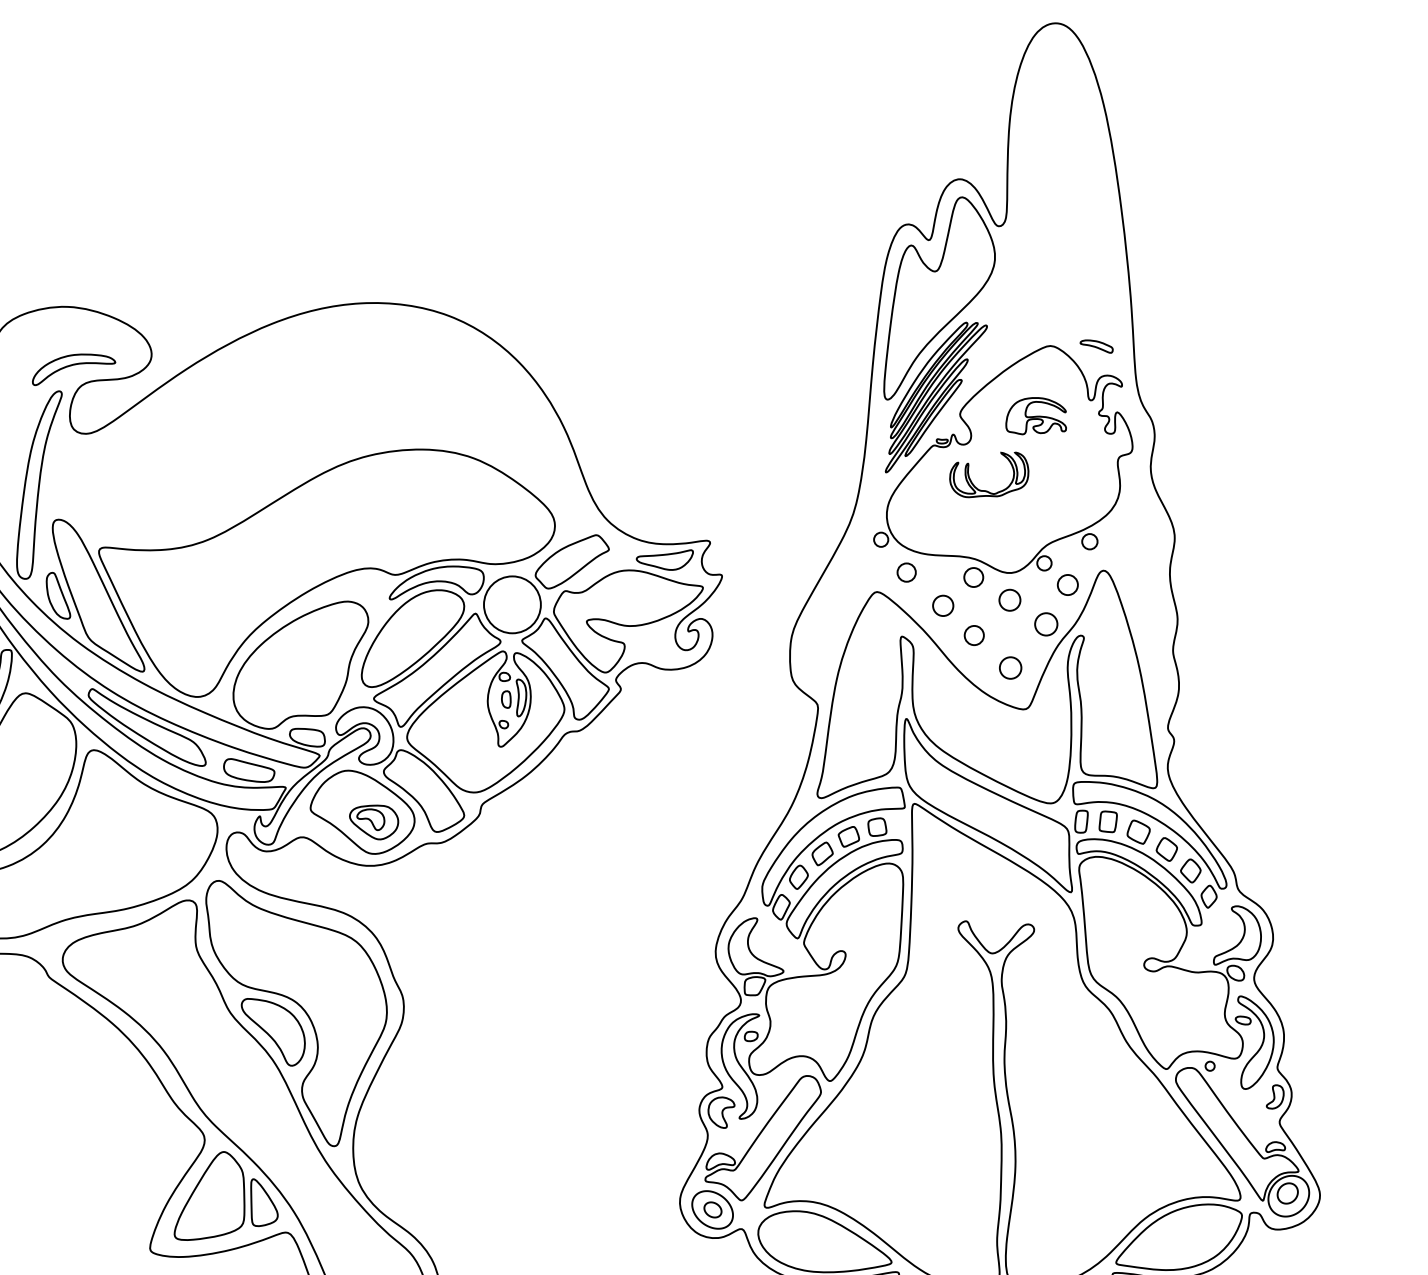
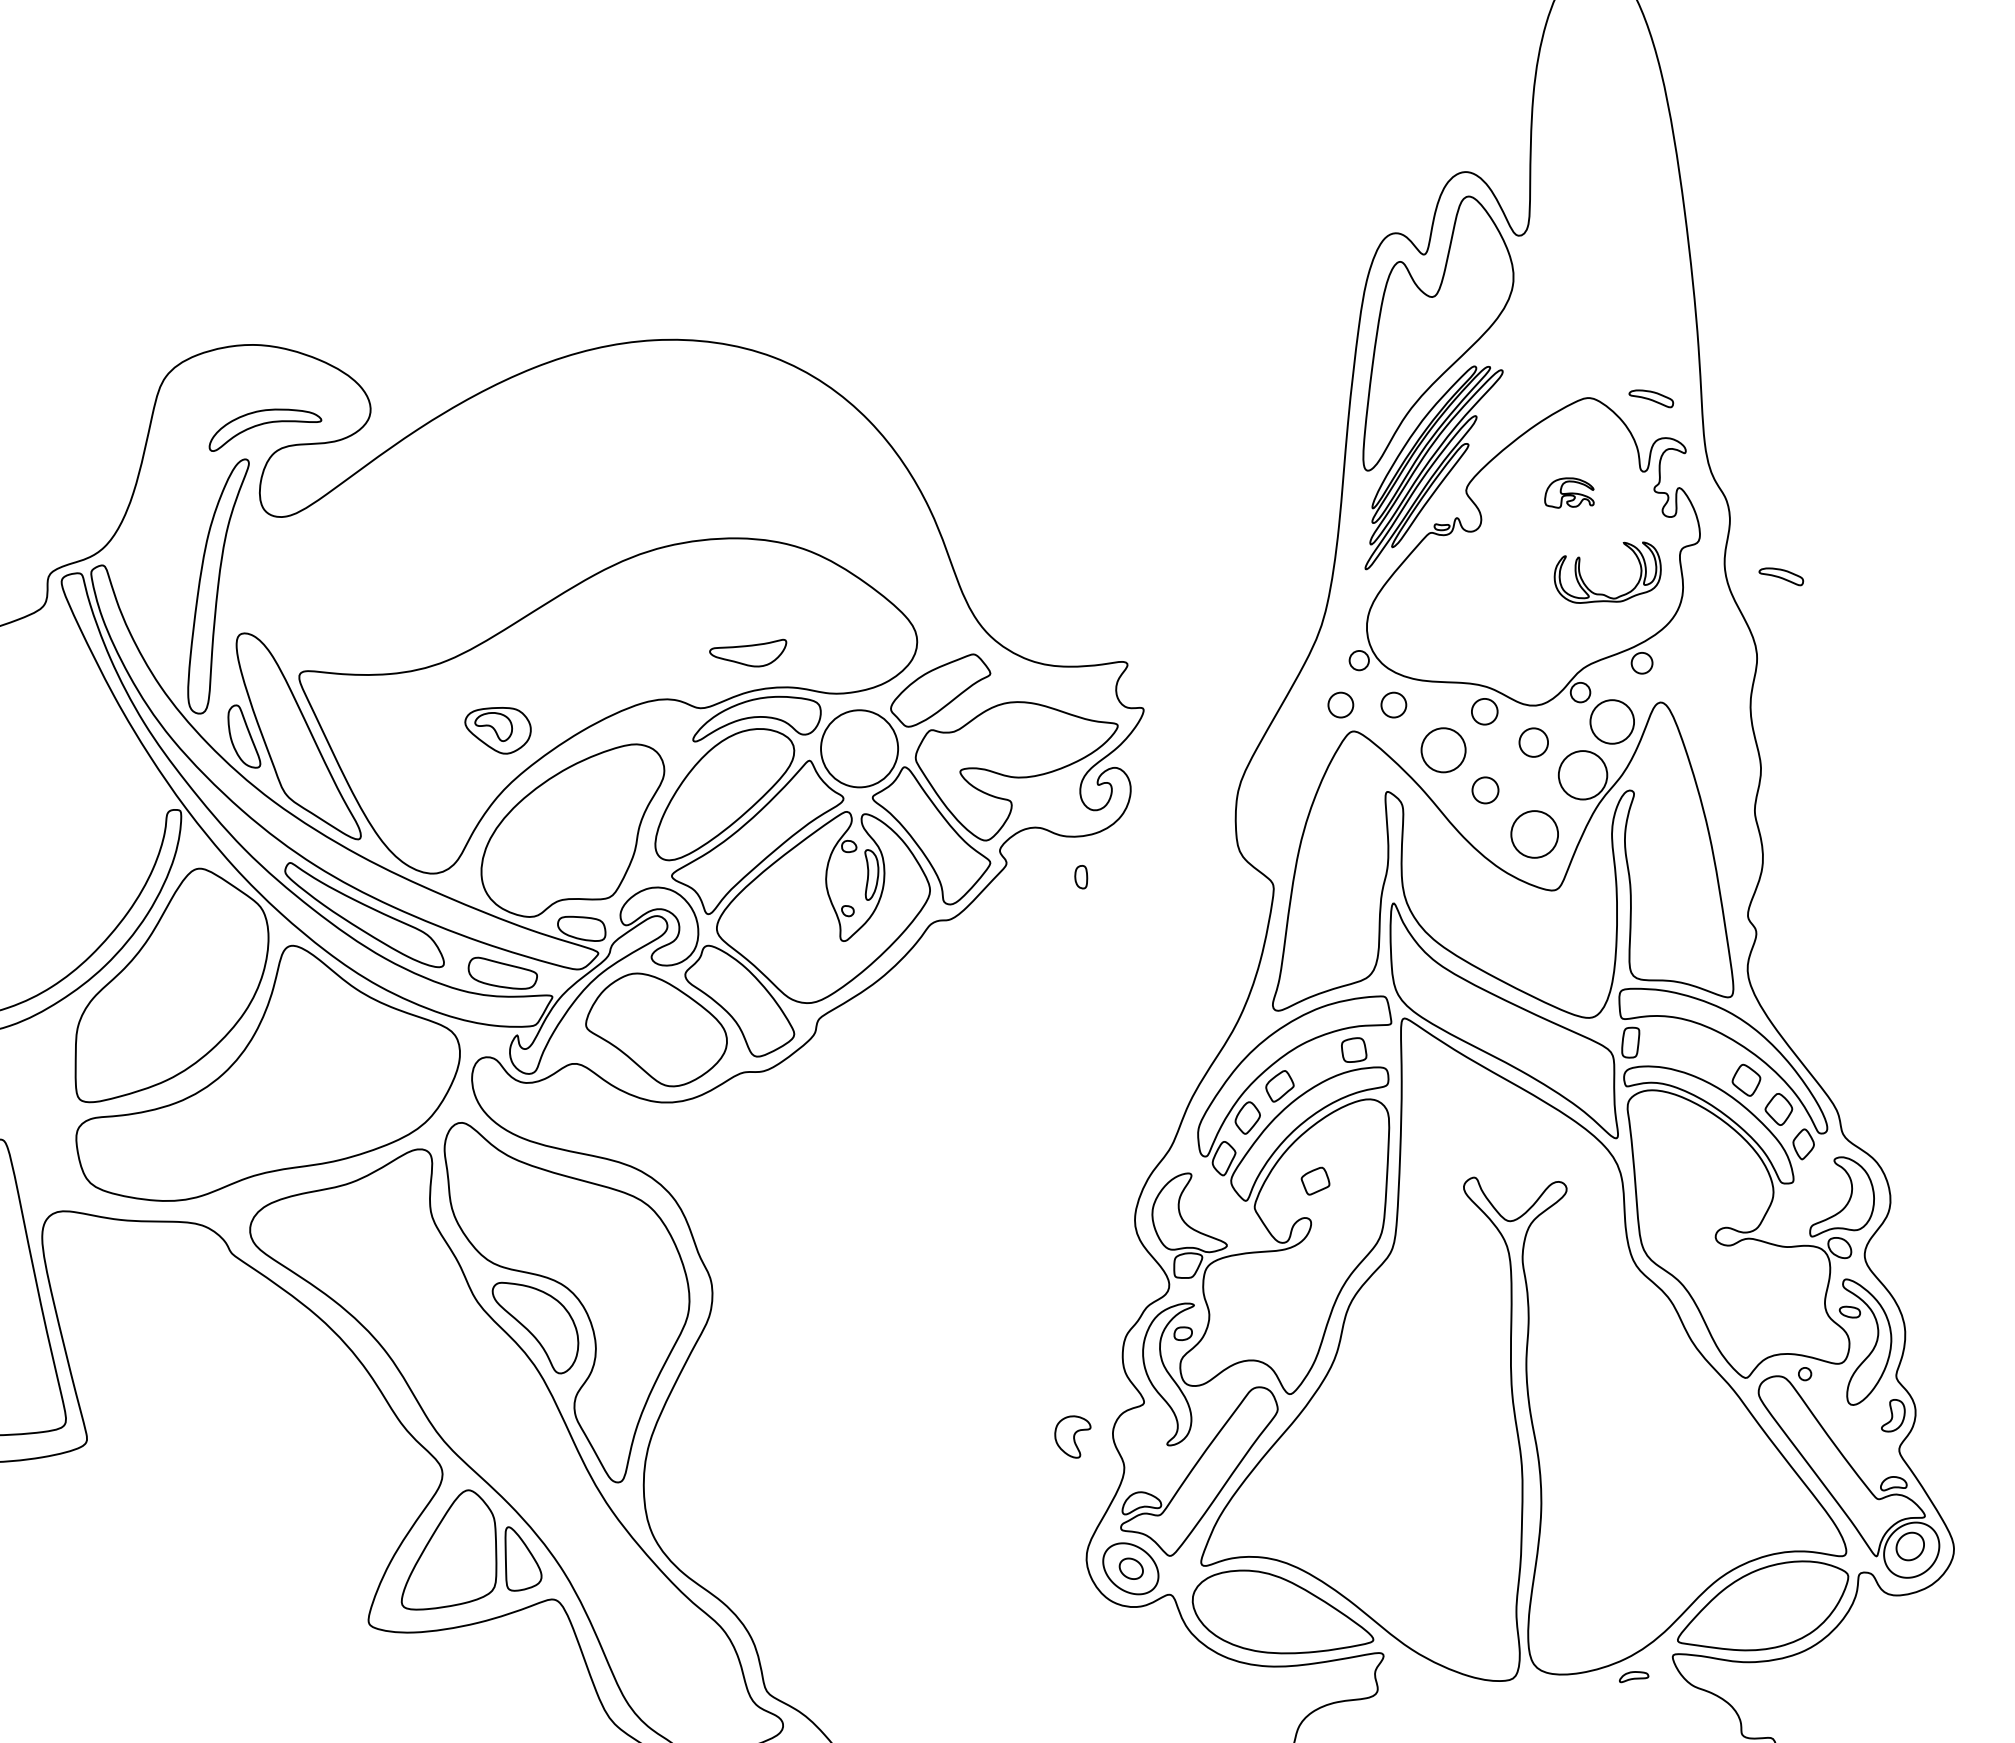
part: (1036, 415) -> (1569, 492), size x0.6
part: (1192, 477) -> (1781, 576), added
part: (985, 490) -> (1602, 593), moved
part: (665, 559) -> (748, 652), moved
circle: (867, 572) -> (1340, 704), added
circle: (1067, 584) -> (1611, 721), size x1.6
circle: (942, 605) -> (1442, 749), size x1.6
circle: (1045, 624) -> (1582, 775), size x1.6
circle: (1010, 668) -> (1534, 834), size x1.6
part: (506, 699) -> (1081, 877), moved
part: (1107, 821) -> (1666, 1042), removed
part: (373, 822) -> (497, 730), moved
part: (1138, 831) -> (1708, 1056), removed
part: (848, 836) -> (1315, 1180), moved
part: (721, 1112) -> (1072, 1436), moved

